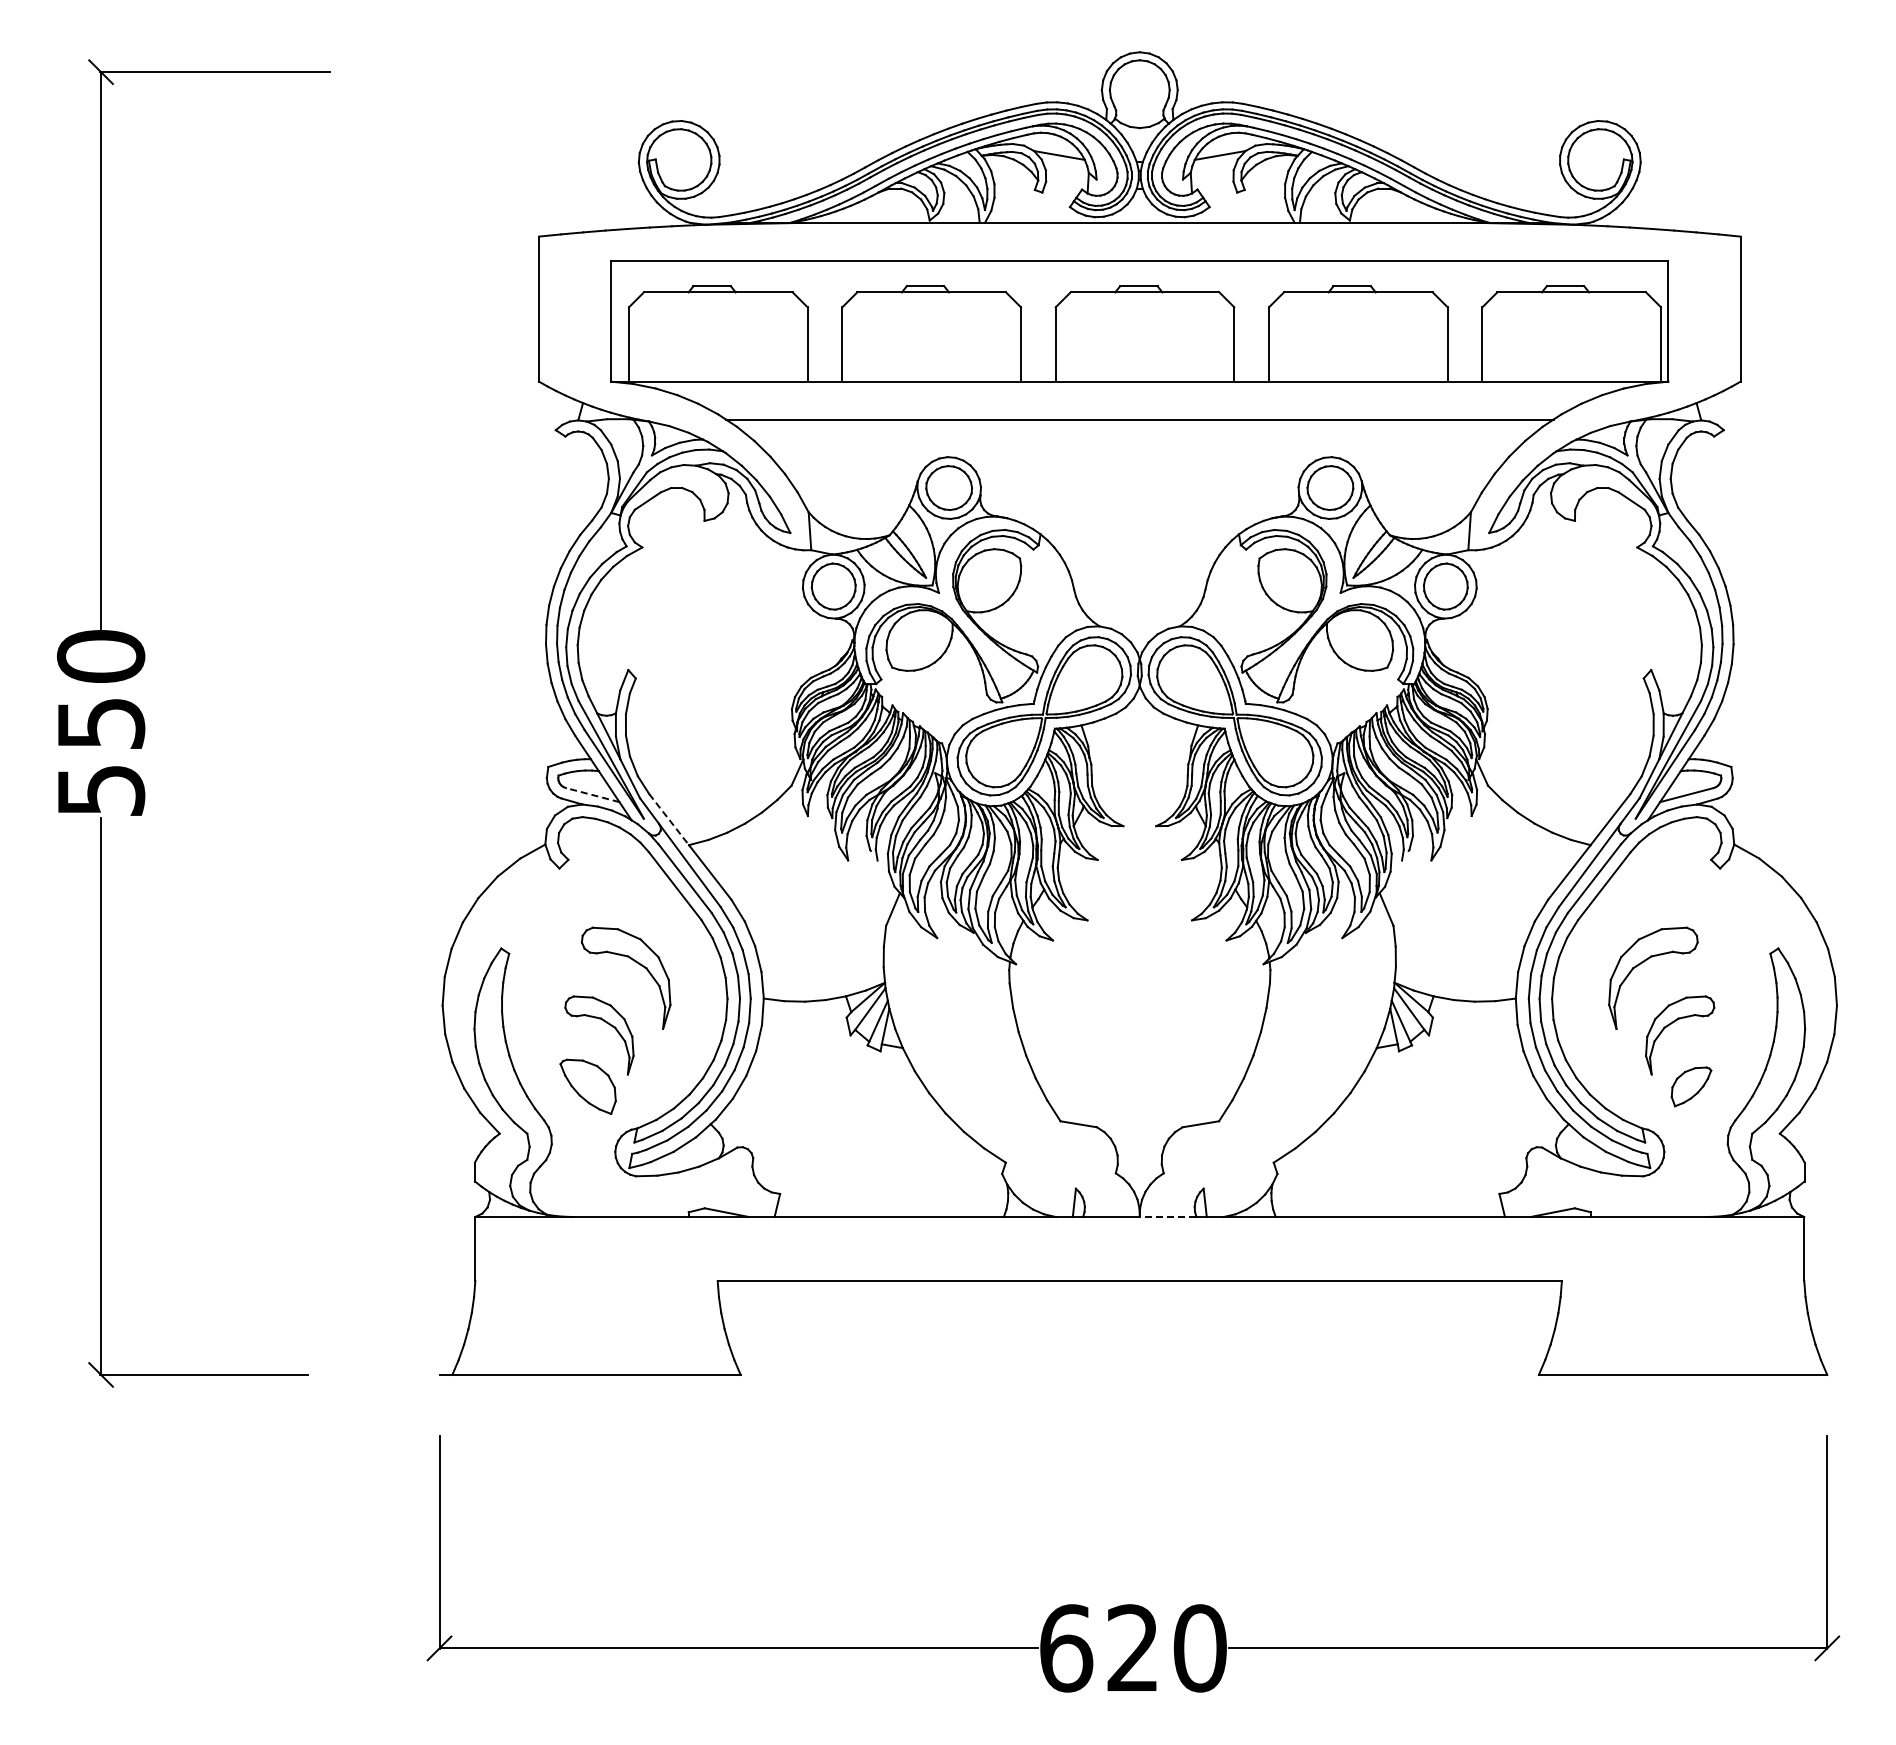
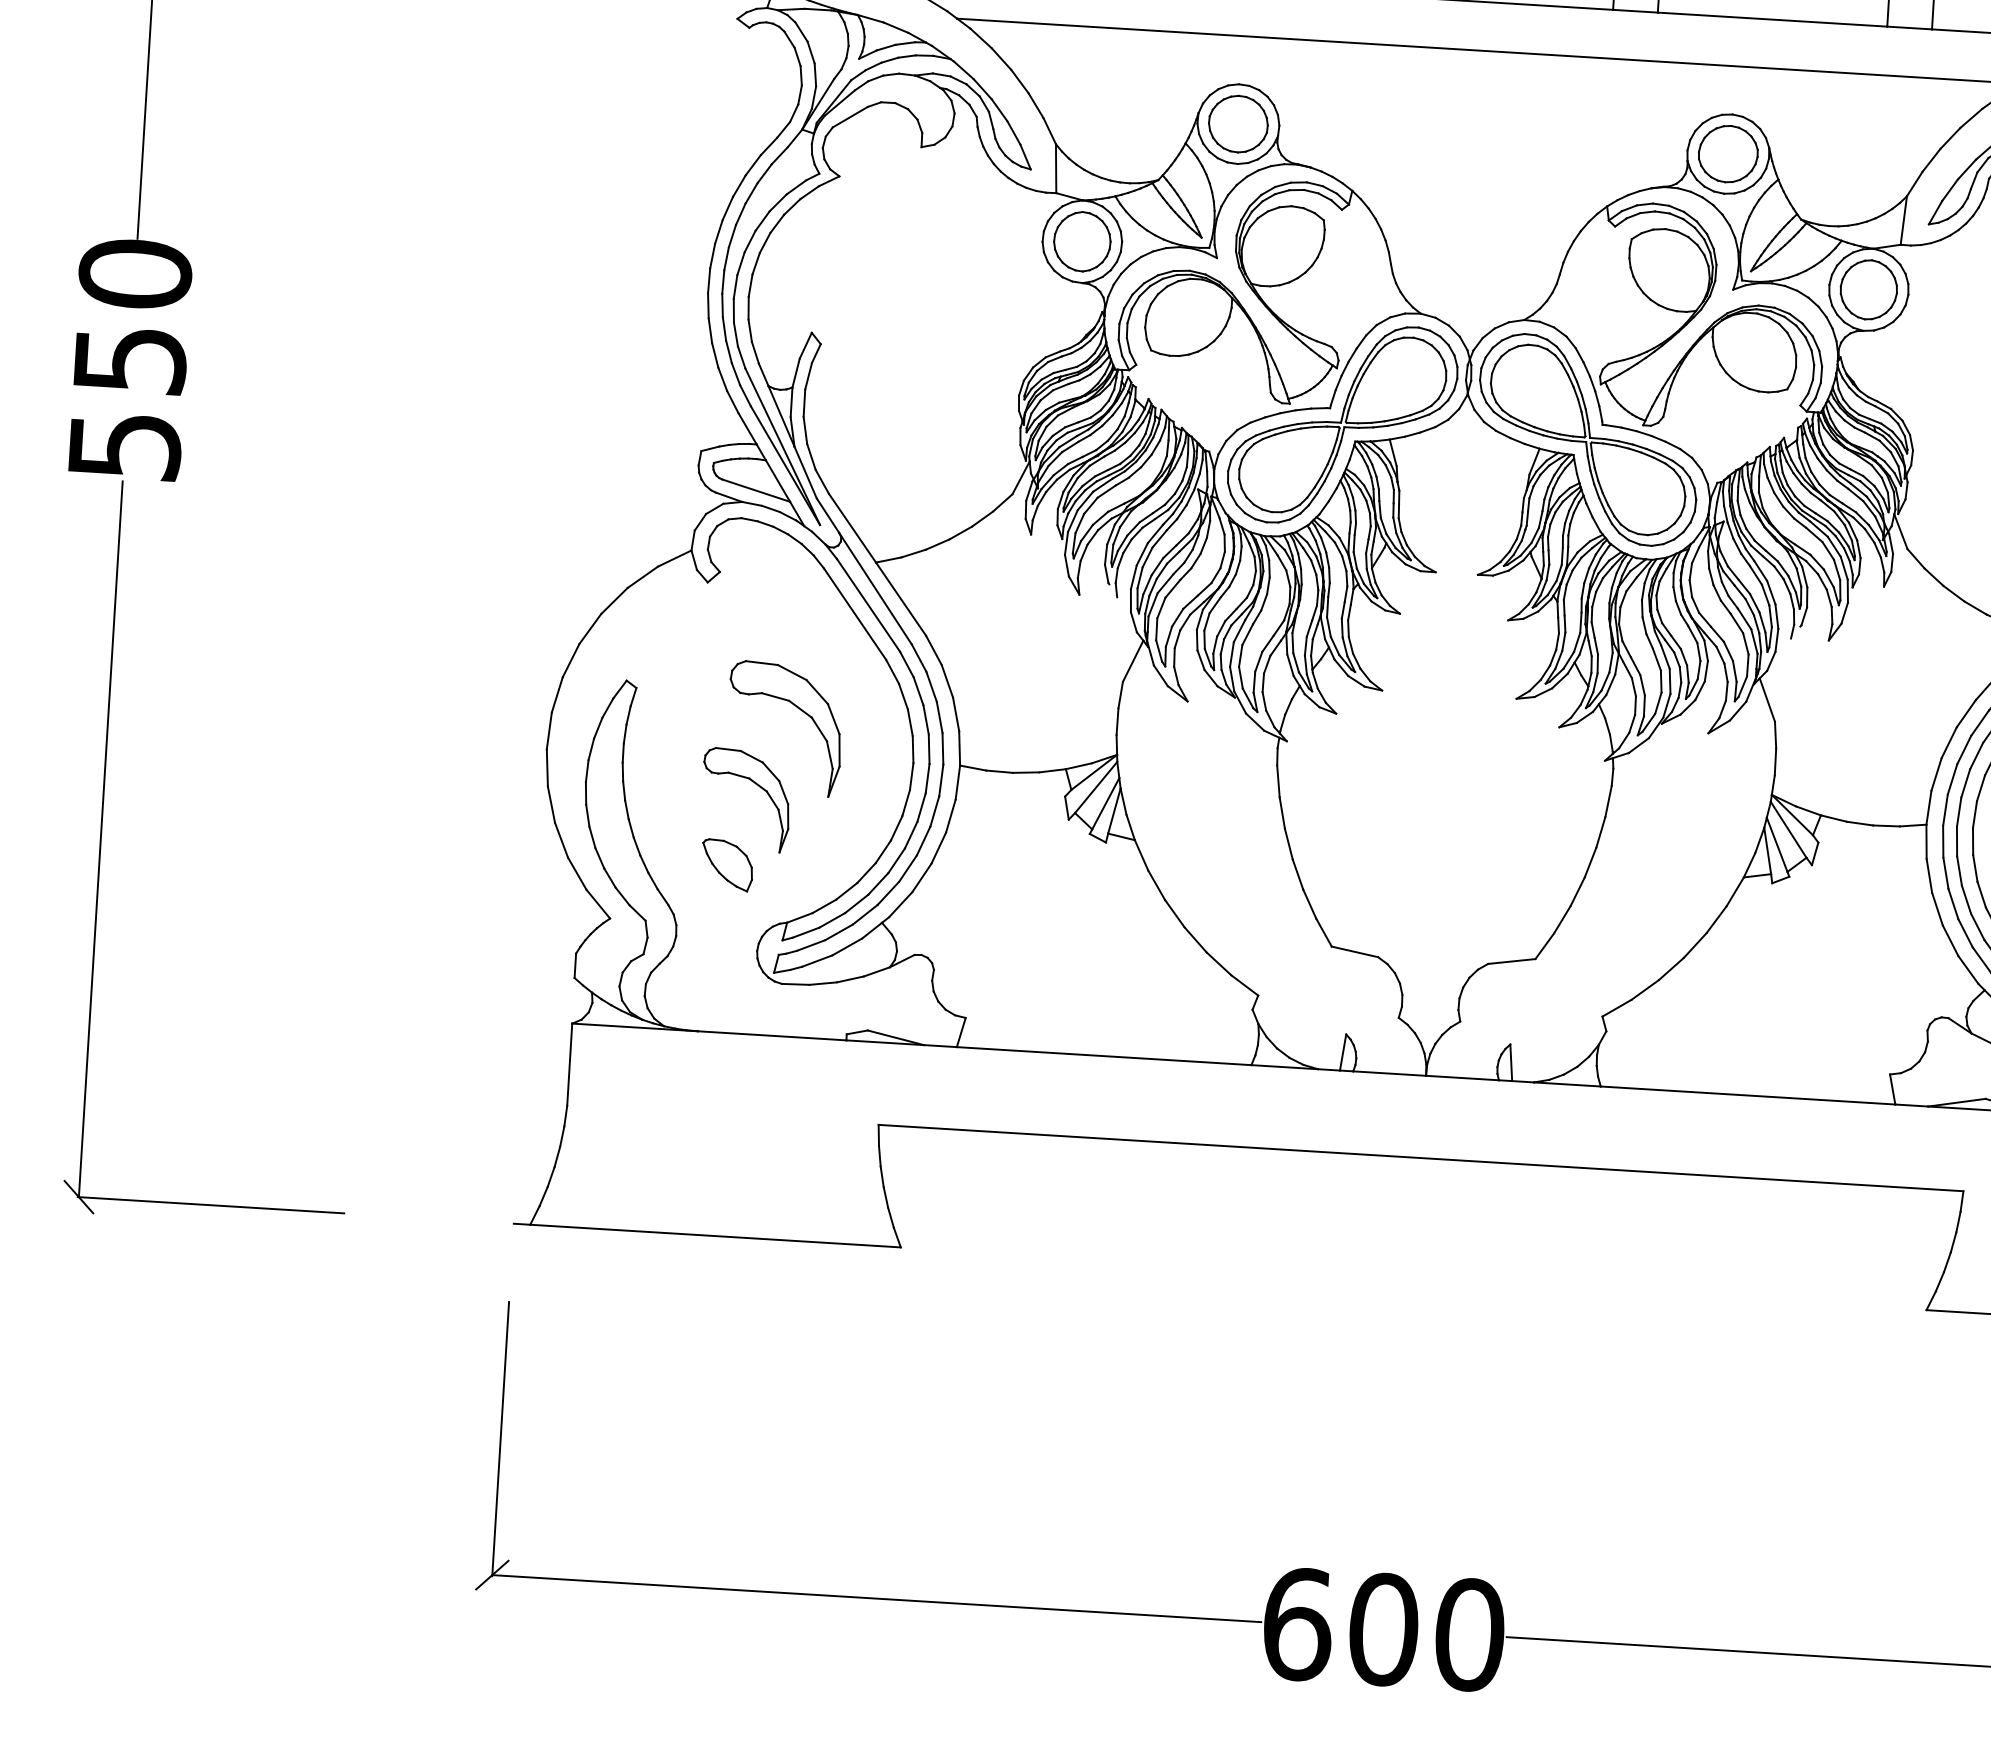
line: (592, 795) -> (755, 491), dashed -> solid
line: (669, 820) -> (852, 529), dashed -> solid
part: (587, 1086) -> (726, 864), size x0.71
line: (1167, 1216) -> (1461, 1077), dashed -> solid
text: (1132, 1648) -> (1382, 1629), 620 -> 600

